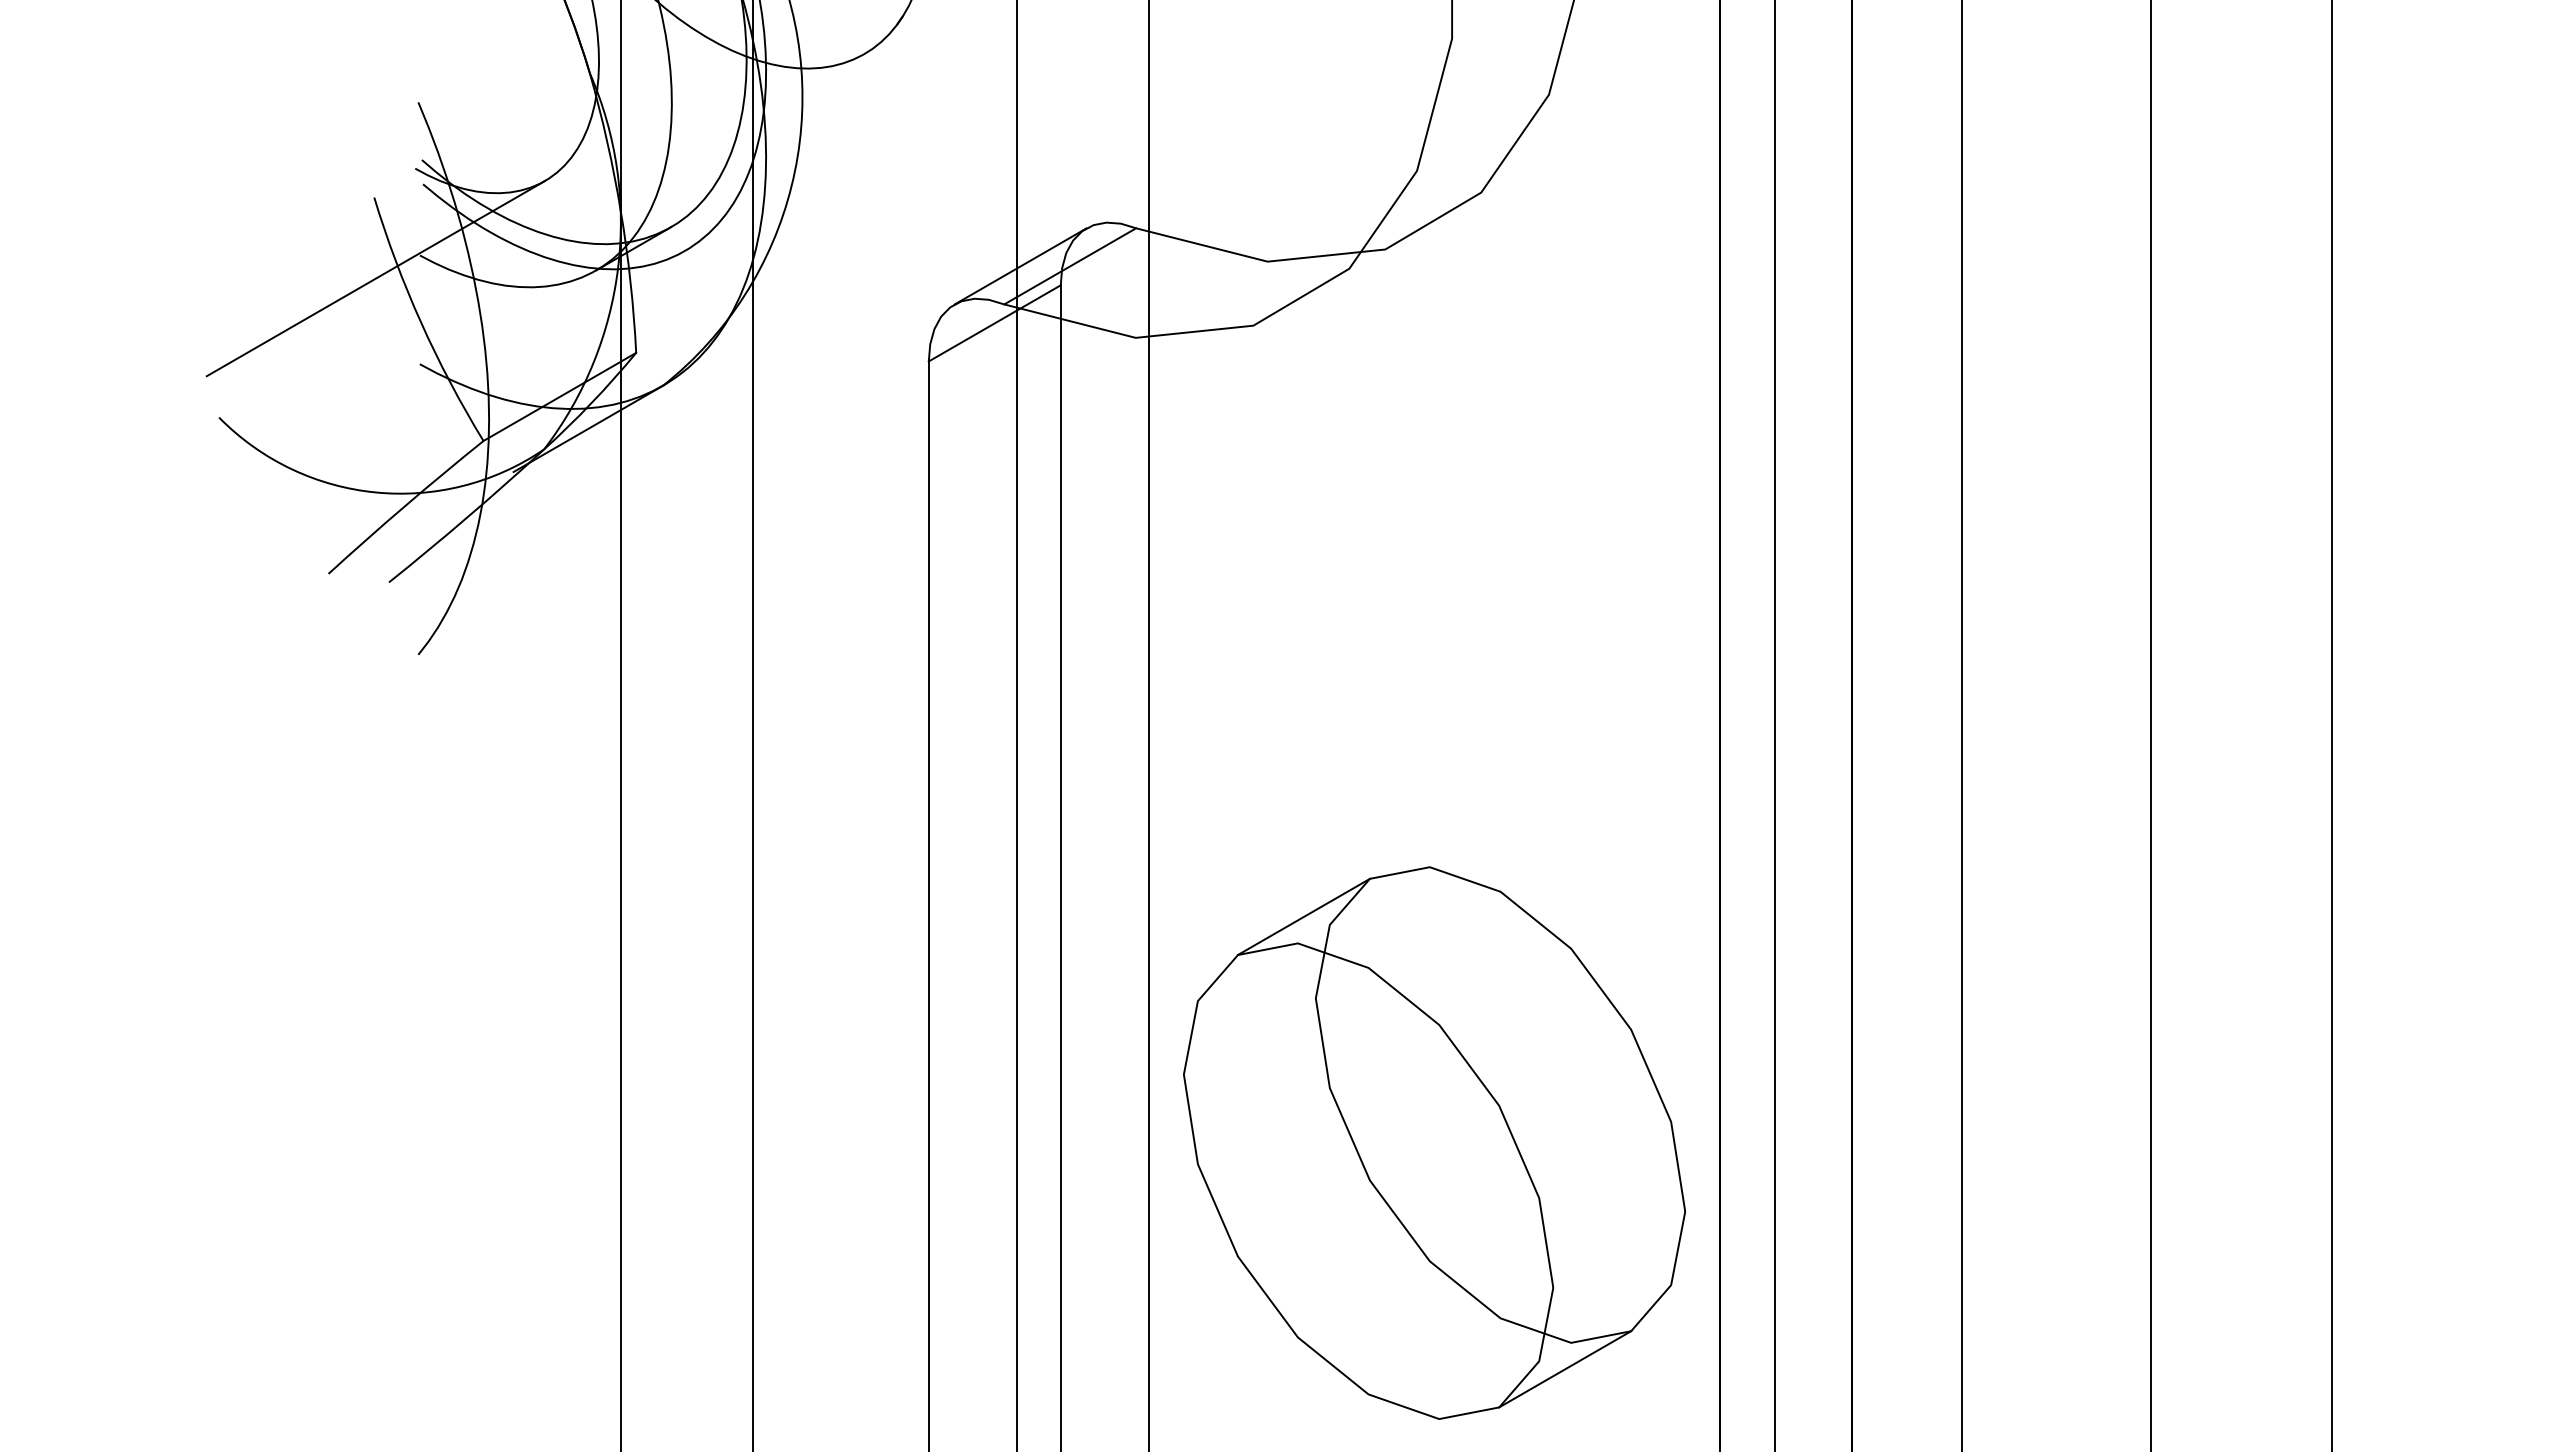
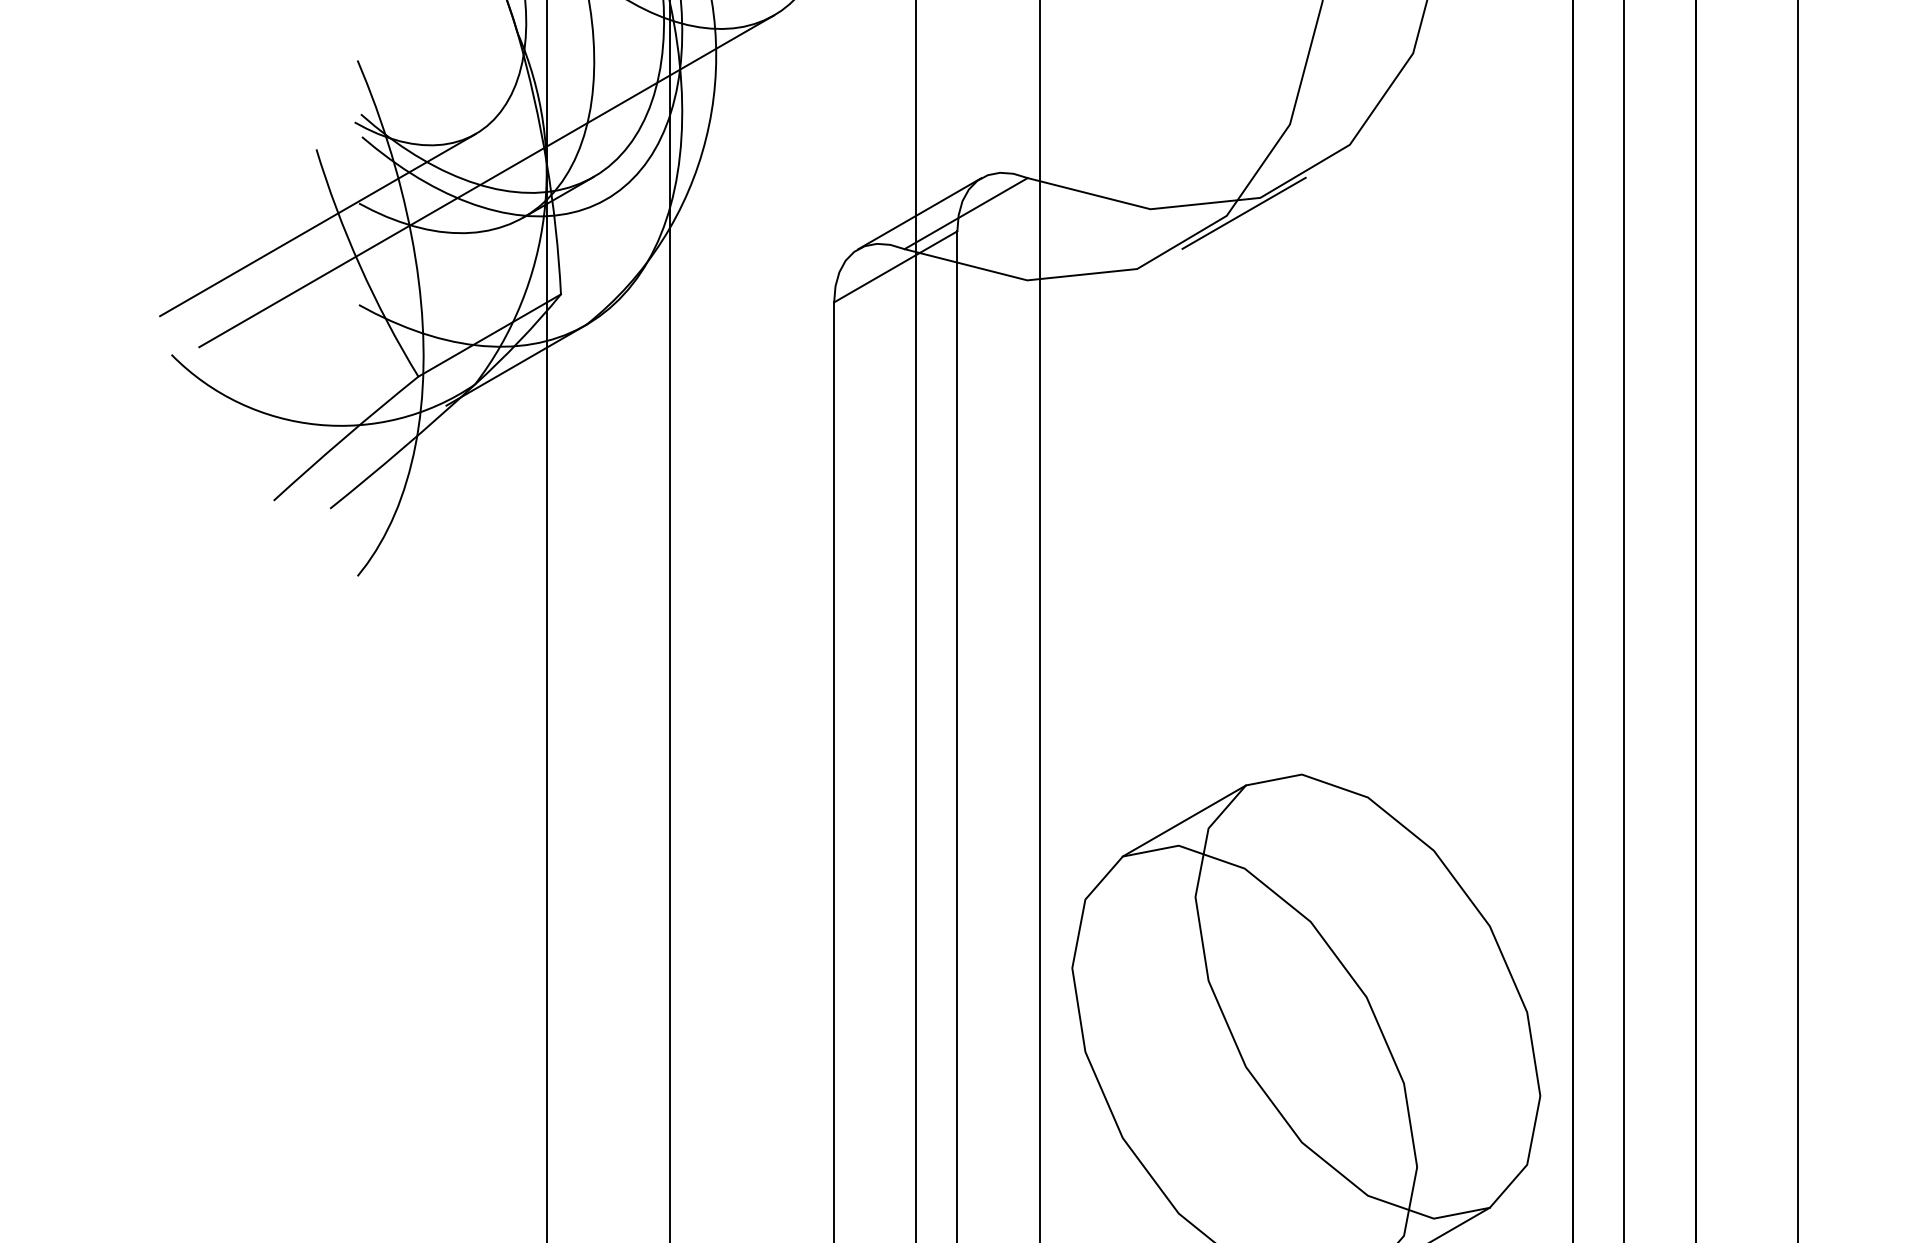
line: (556, 231) -> (486, 181), added
line: (1367, 266) -> (1243, 213), added

